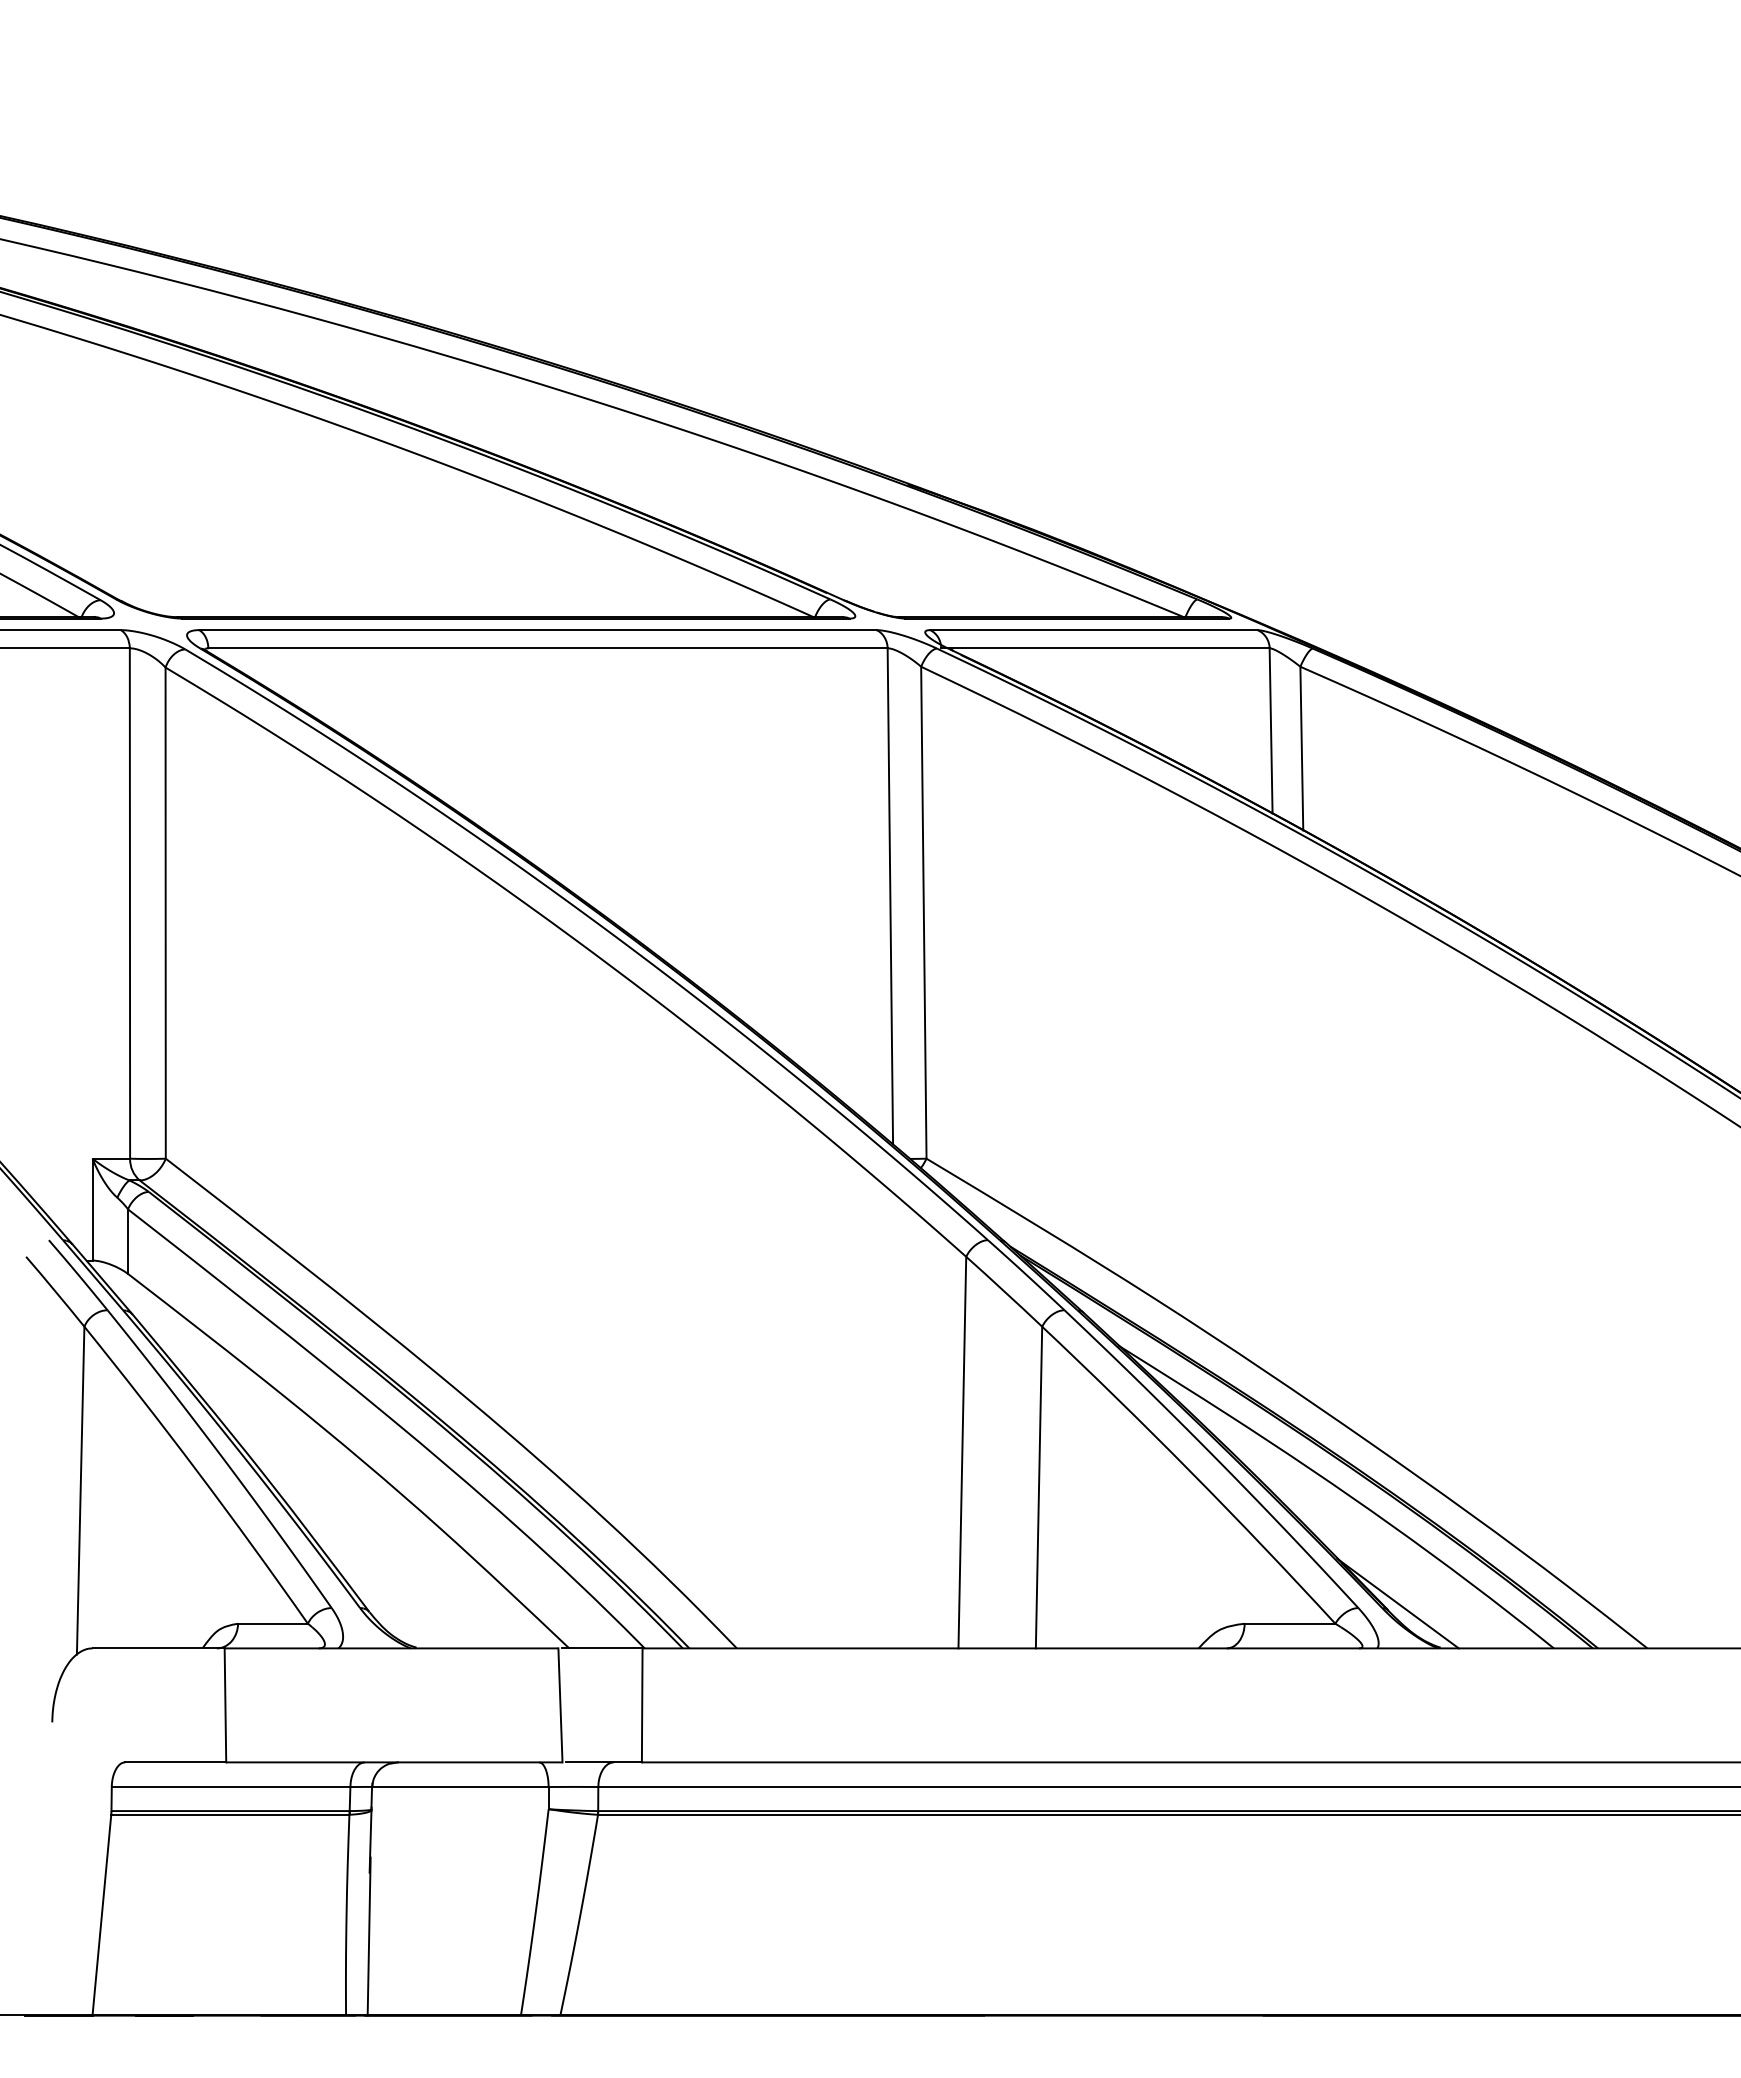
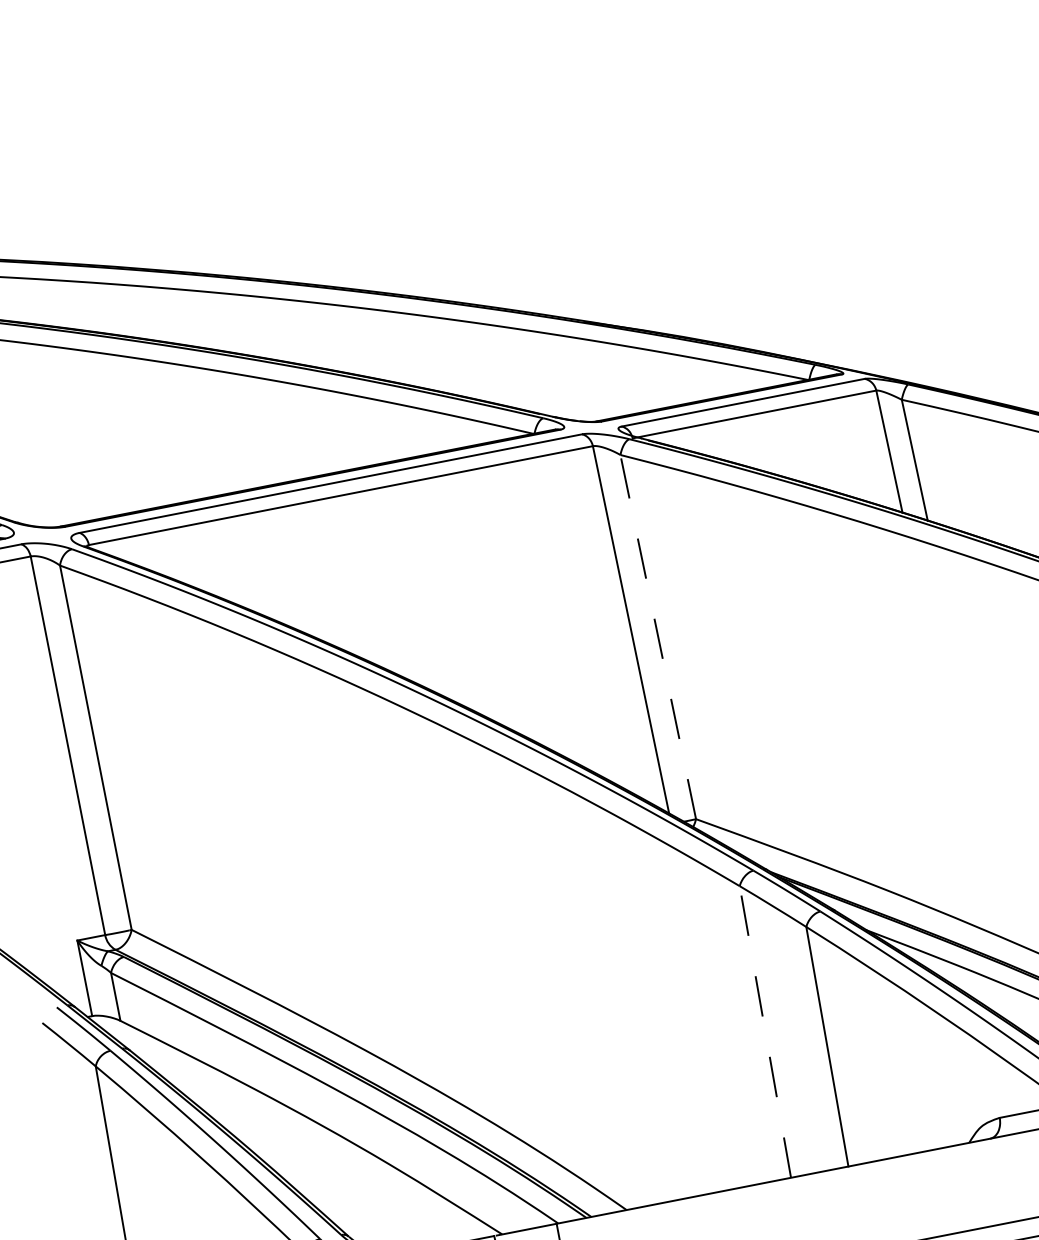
line: (923, 912) -> (657, 636), solid -> dashed
line: (962, 1452) -> (765, 1031), solid -> dashed

